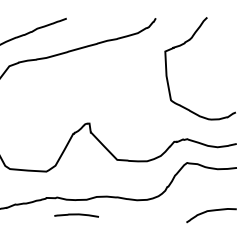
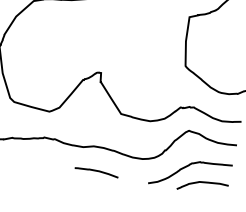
curve: (192, 199) -> (187, 167), added
curve: (76, 215) -> (96, 171), moved

